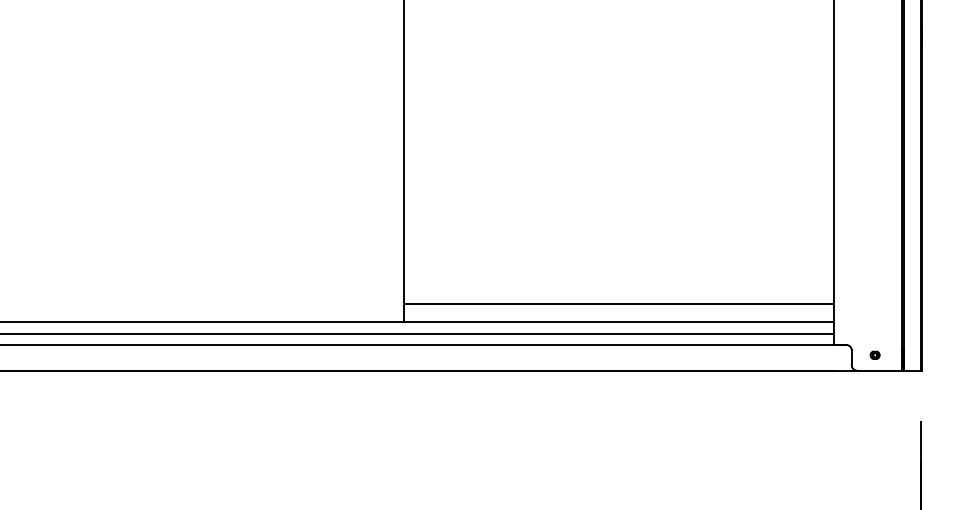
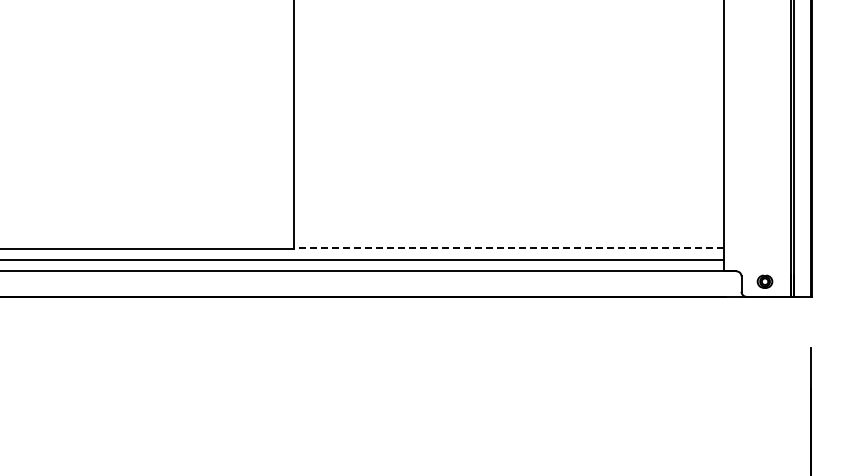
line: (618, 304) -> (508, 230), removed
line: (618, 321) -> (508, 247), solid -> dashed
part: (874, 354) -> (764, 280), size x1.6

